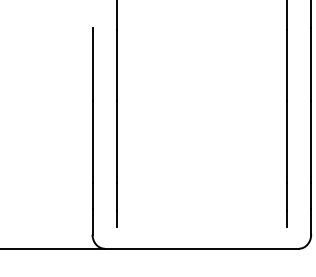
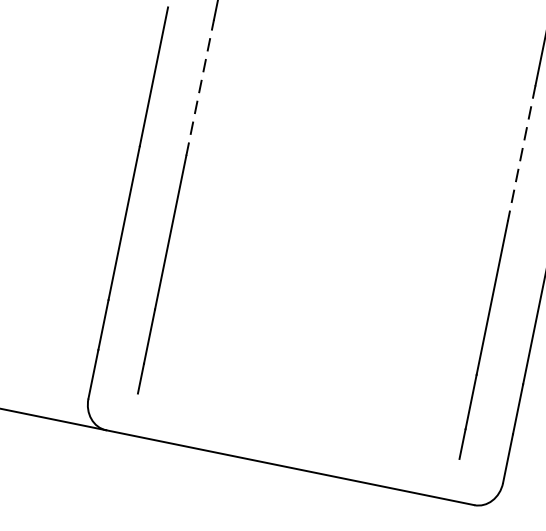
line: (117, 65) -> (201, 87), solid -> dashed
line: (286, 65) -> (521, 152), solid -> dashed

